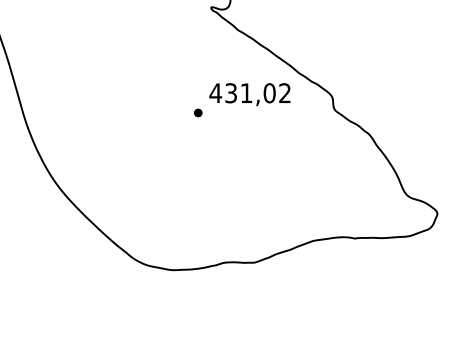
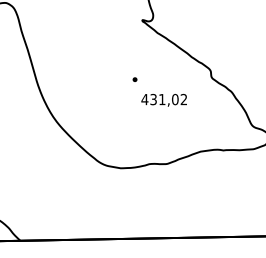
text: (248, 94) -> (163, 100), moved

